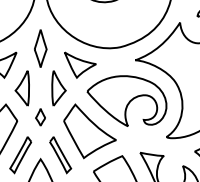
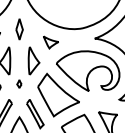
part: (40, 48) -> (19, 29), size x0.7
part: (80, 64) -> (51, 42), size x0.6
part: (40, 117) -> (19, 84), size x0.6

